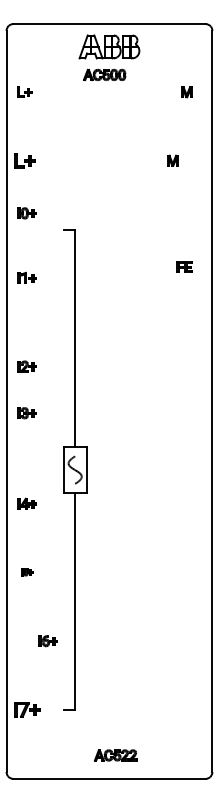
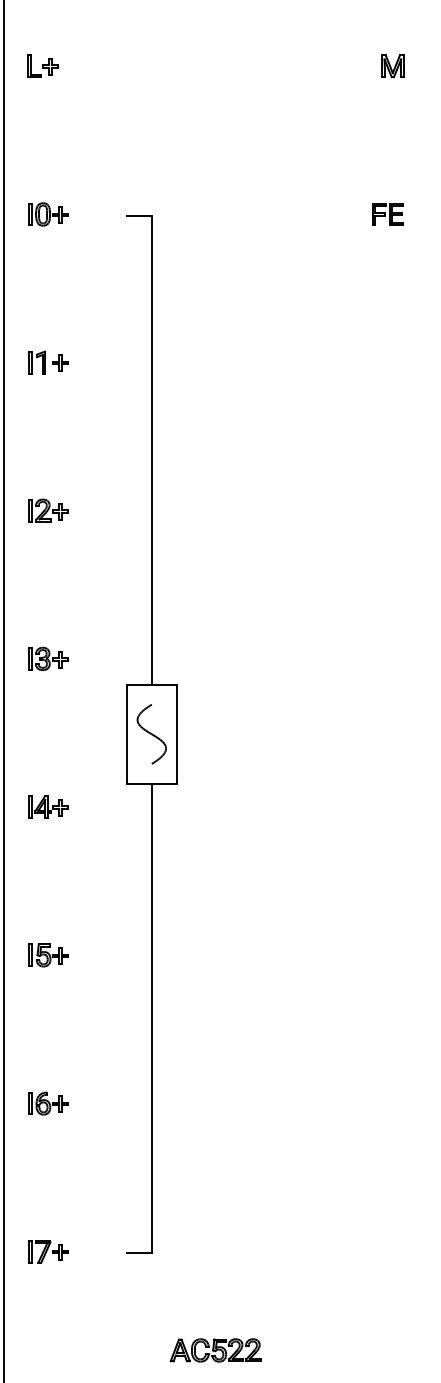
part: (24, 160) -> (42, 65), size x0.71
part: (172, 160) -> (392, 65), moved
part: (26, 213) -> (46, 214), moved
part: (184, 266) -> (387, 212), moved
part: (26, 277) -> (46, 361), moved
part: (26, 413) -> (46, 659), moved
part: (26, 572) -> (46, 955), size x1.67
part: (47, 641) -> (46, 1104), moved
part: (26, 709) -> (46, 1251), size x0.71
part: (115, 755) -> (215, 1350), moved

